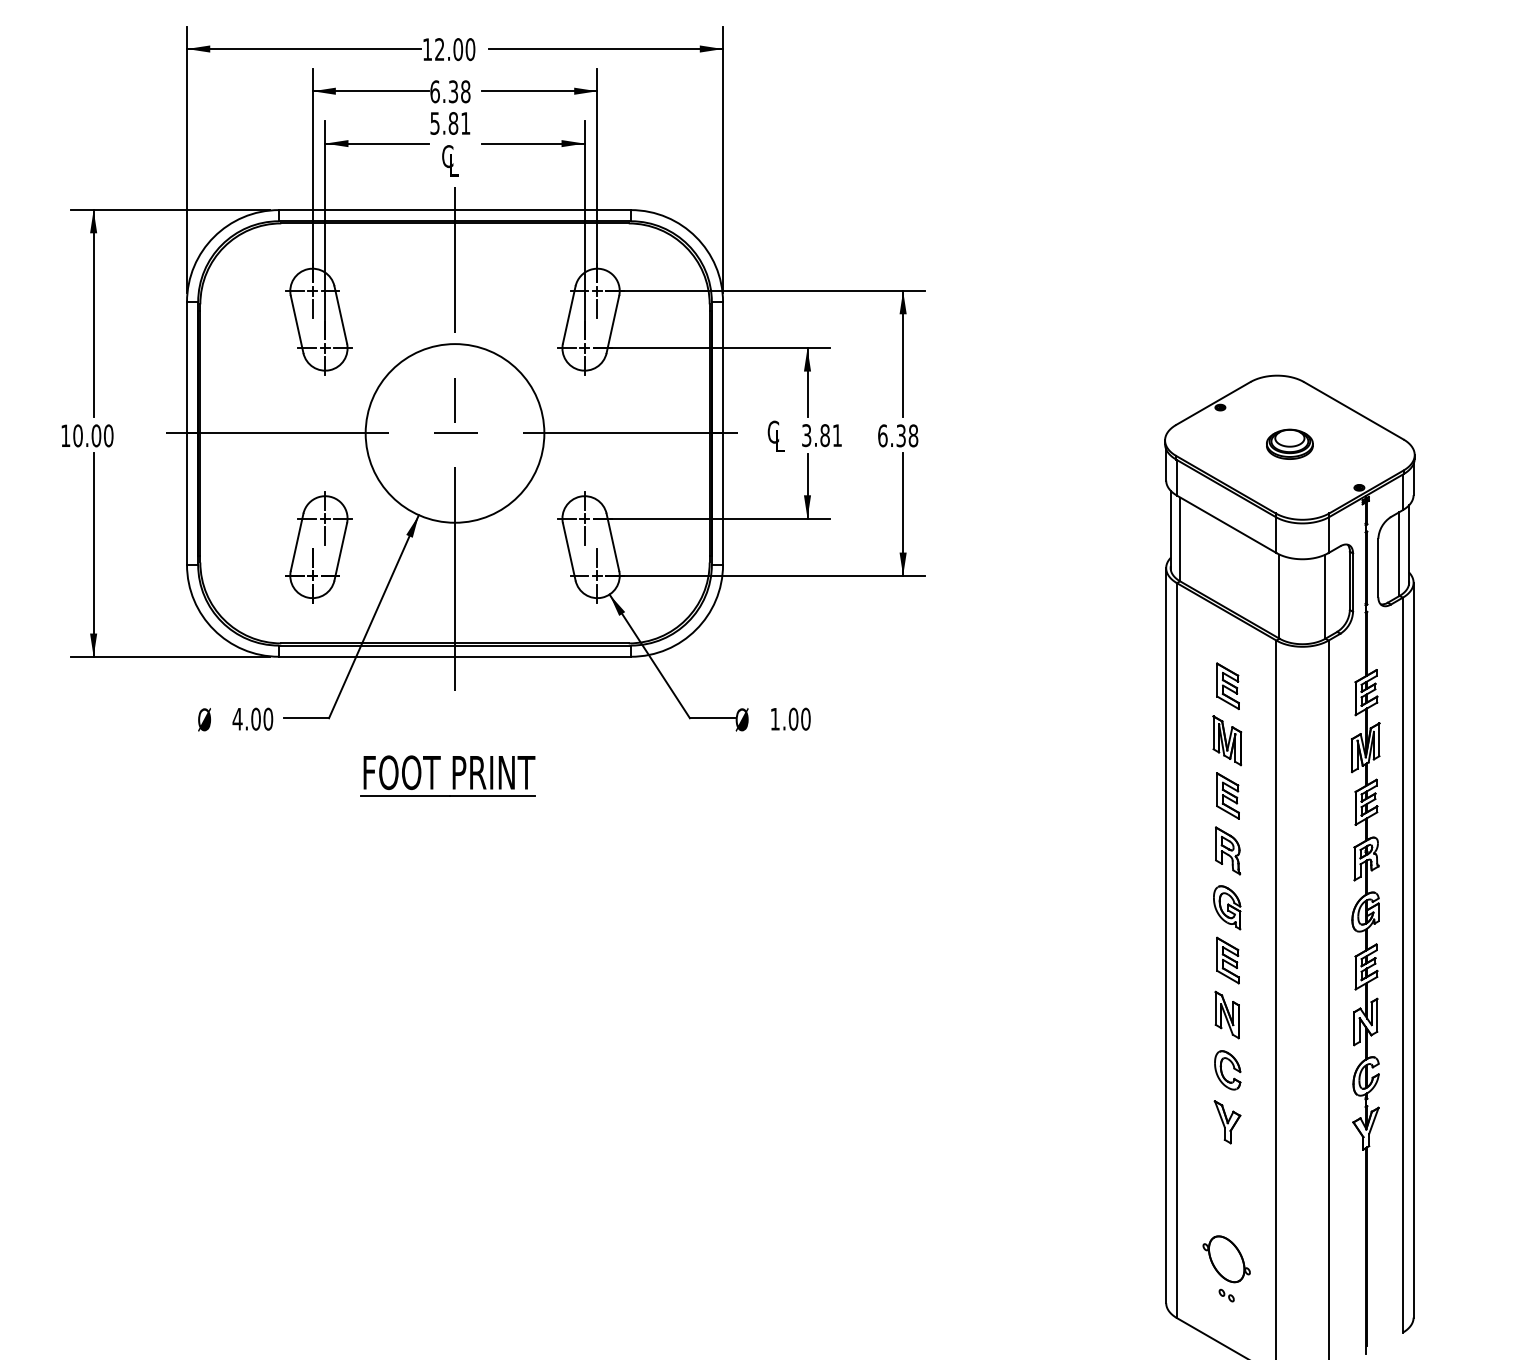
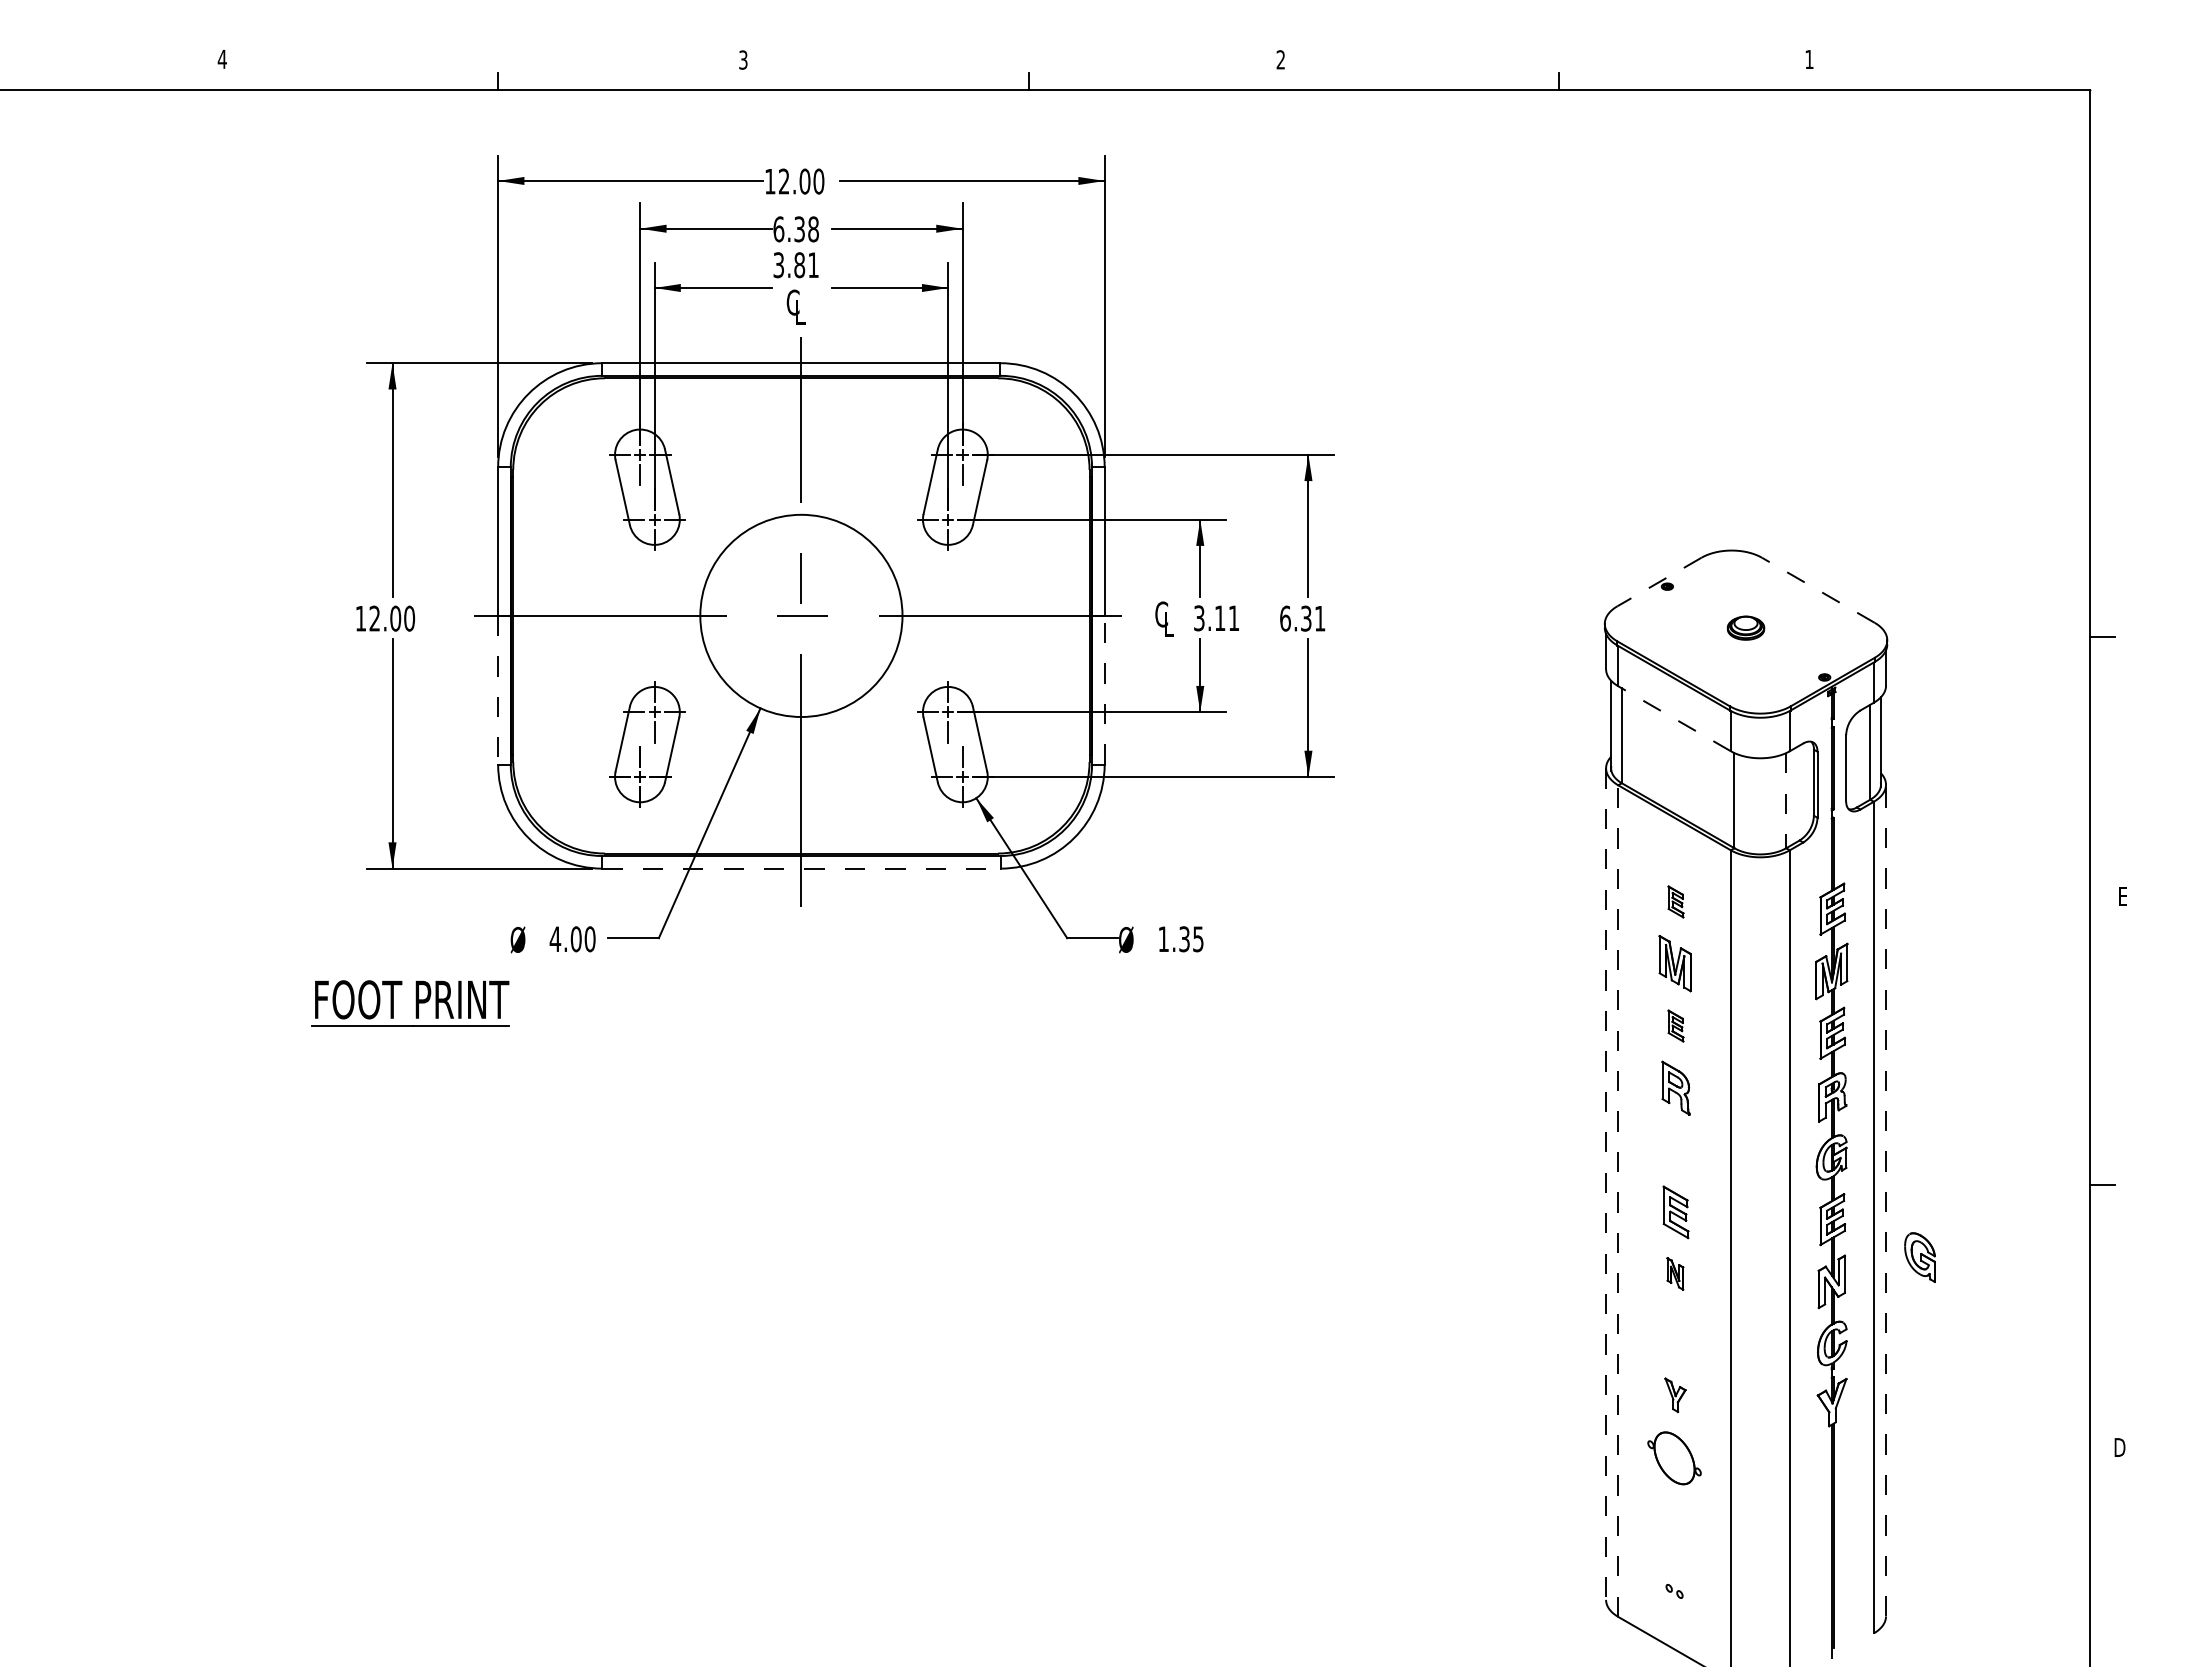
text: (435, 122) -> (779, 264), 5.81 -> 3.81
line: (1212, 403) -> (1658, 582), solid -> dashed
line: (1353, 410) -> (1817, 590), solid -> dashed
text: (77, 435) -> (374, 618), 10.00 -> 12.00
text: (824, 435) -> (1219, 618), 3.81 -> 3.11
text: (912, 435) -> (1319, 618), 6.38 -> 6.31
part: (1289, 443) -> (1745, 627), size x0.7
line: (722, 498) -> (1104, 689), solid -> dashed
line: (187, 499) -> (498, 690), solid -> dashed
line: (1226, 524) -> (1674, 718), solid -> dashed
line: (1325, 596) -> (1786, 800), solid -> dashed
line: (455, 656) -> (801, 868), solid -> dashed
part: (1227, 685) -> (1675, 901), size x0.6
text: (799, 719) -> (1191, 939), 1.00 -> 1.35
part: (448, 775) -> (410, 1003), moved
part: (1227, 795) -> (1675, 1025), size x0.6
part: (1226, 907) -> (1919, 1257), moved
line: (1166, 935) -> (1606, 1184), solid -> dashed
line: (1177, 950) -> (1618, 1201), solid -> dashed
line: (1414, 950) -> (1886, 1200), solid -> dashed
part: (1227, 1014) -> (1675, 1273), size x0.6
part: (1227, 1070) -> (1675, 1336), removed
part: (1227, 1122) -> (1675, 1395), size x0.7
part: (1226, 1259) -> (1674, 1458), moved

